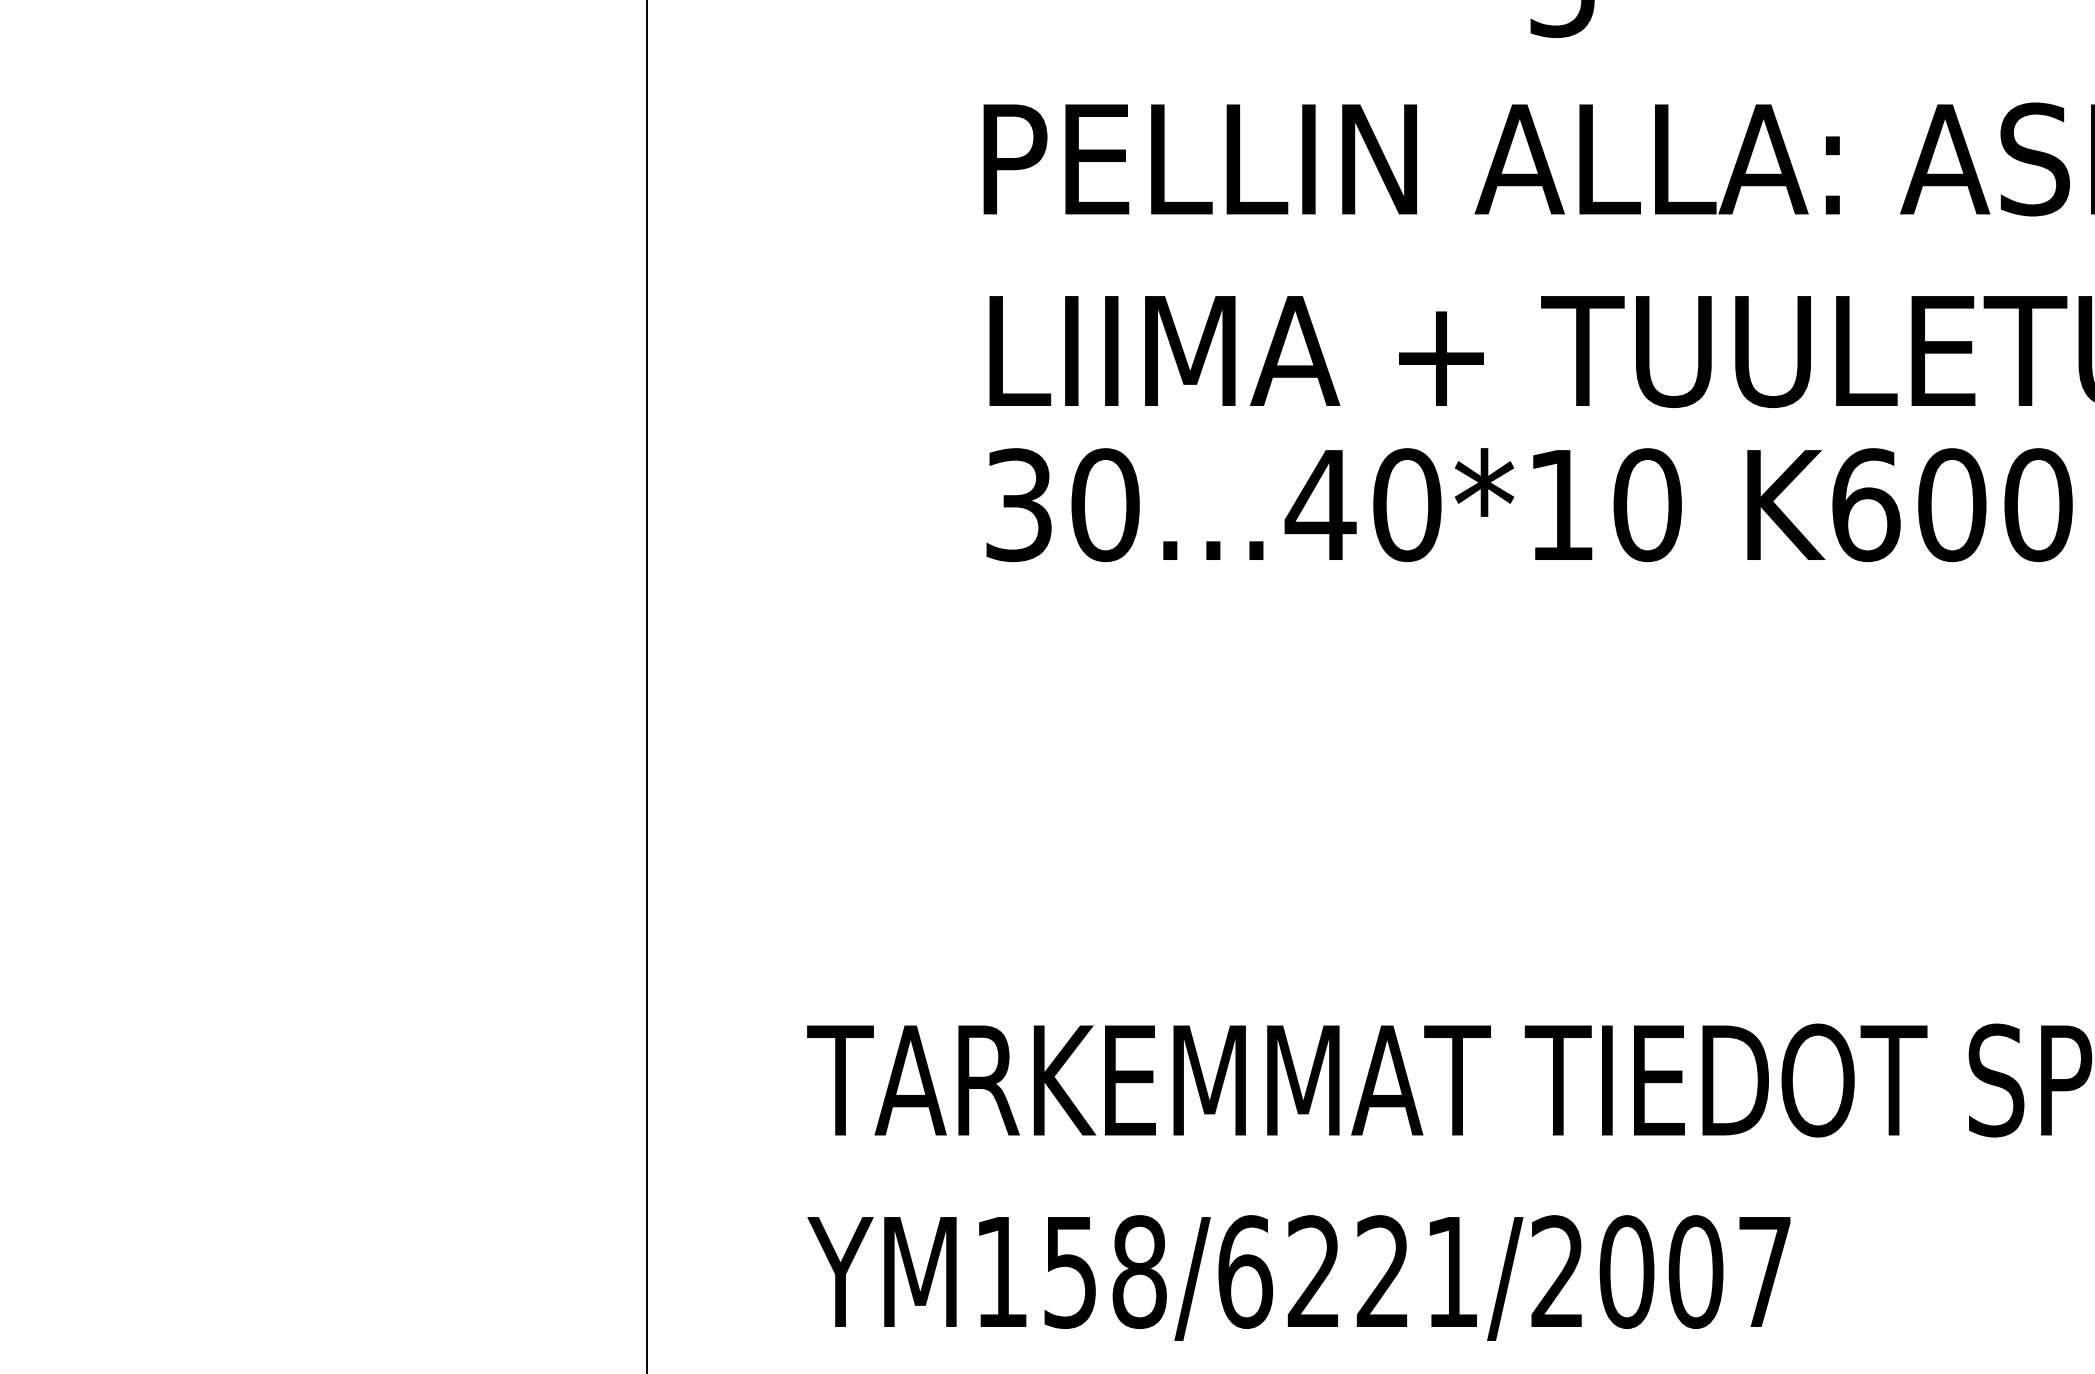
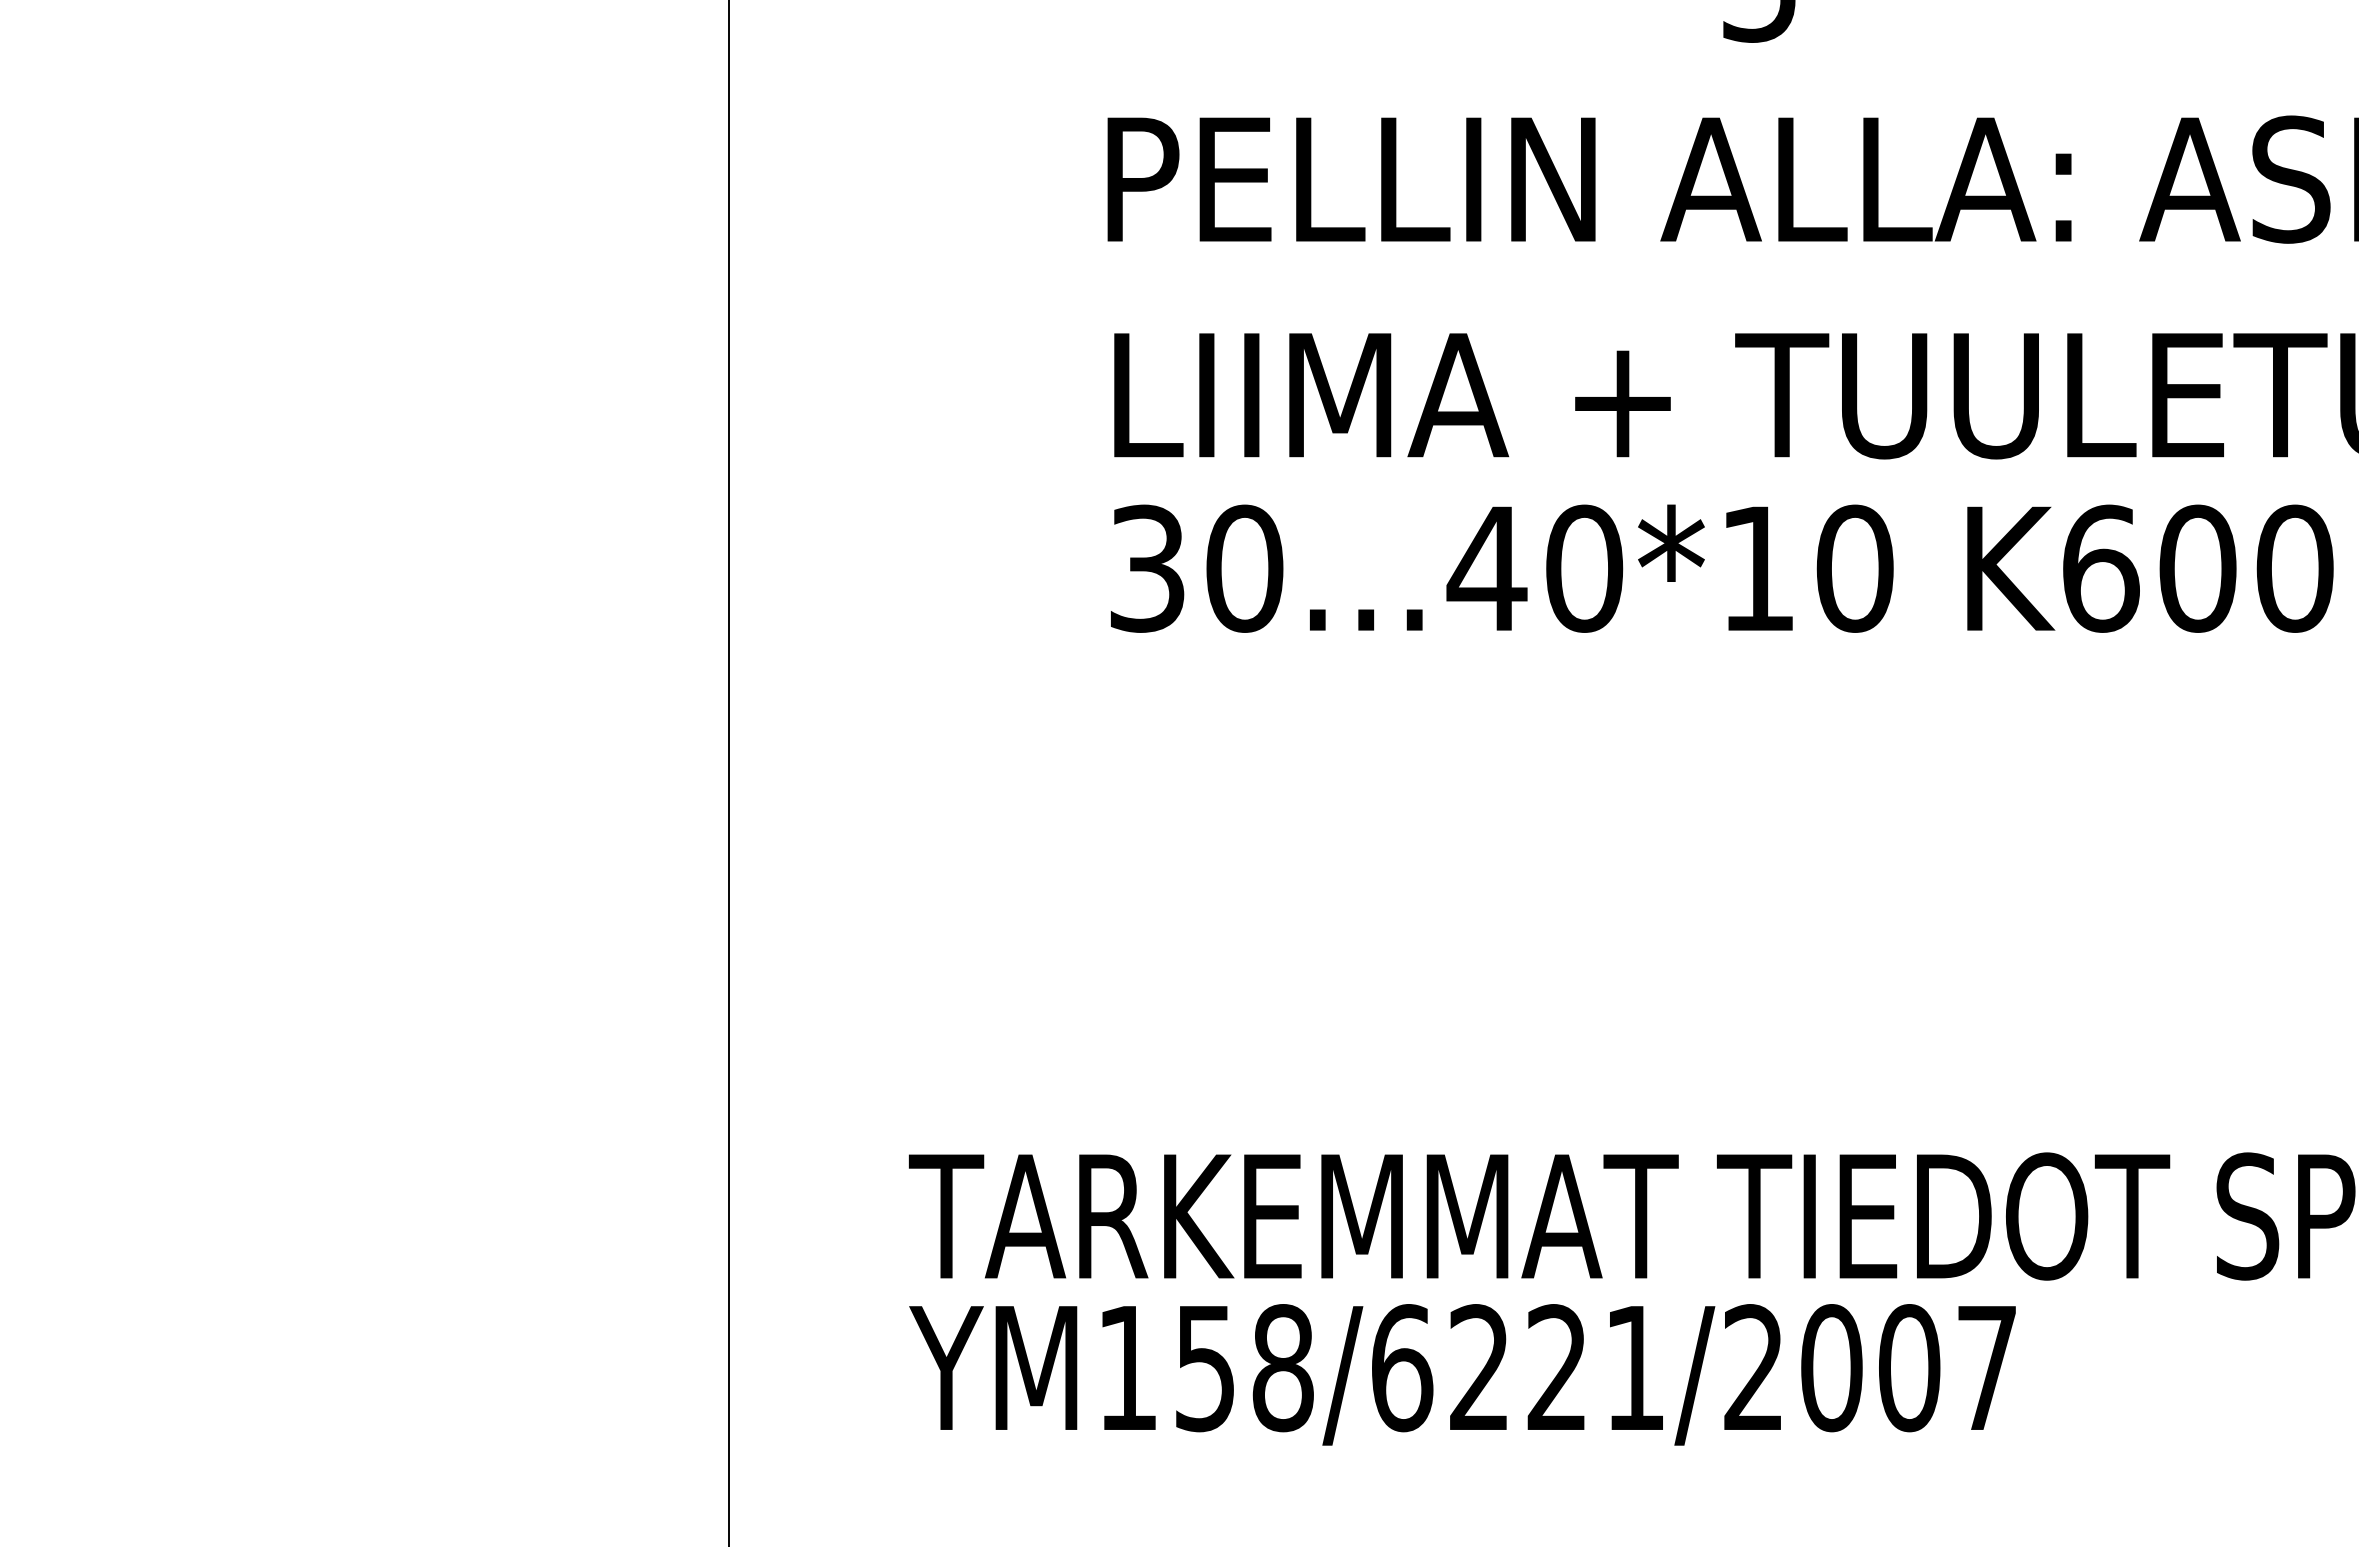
text: (1298, 1277) -> (1462, 1374), moved

